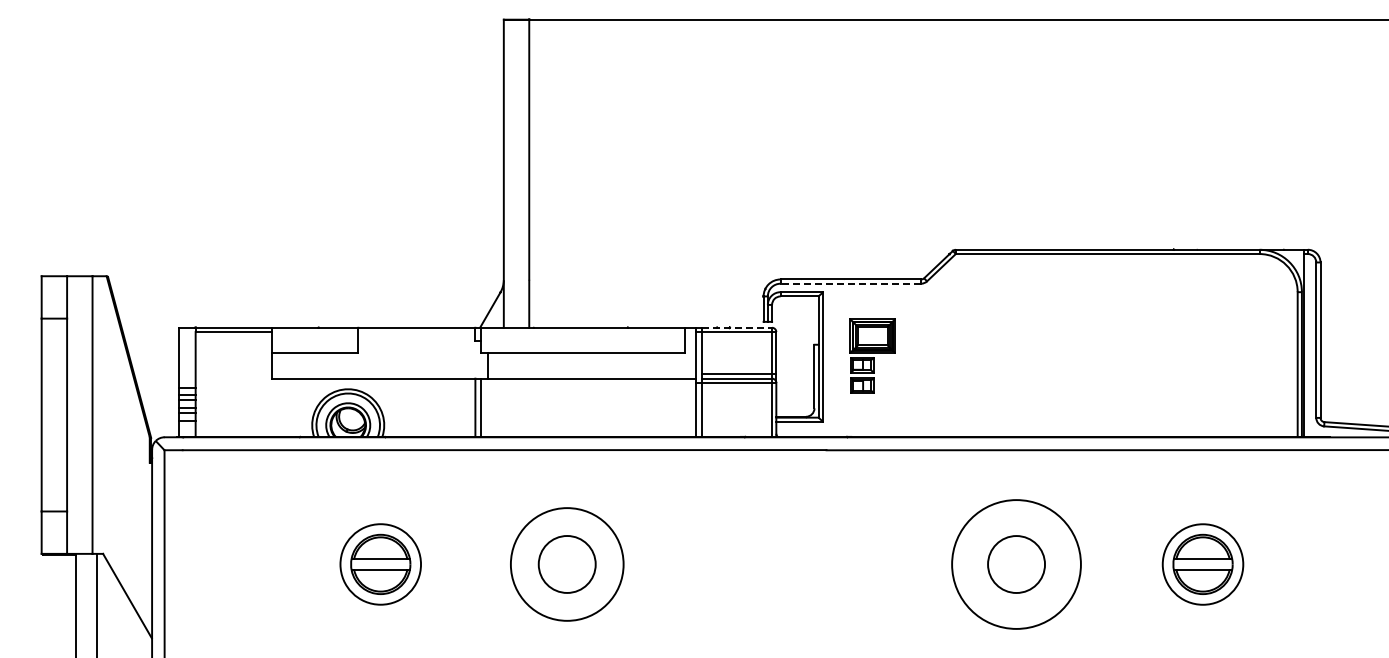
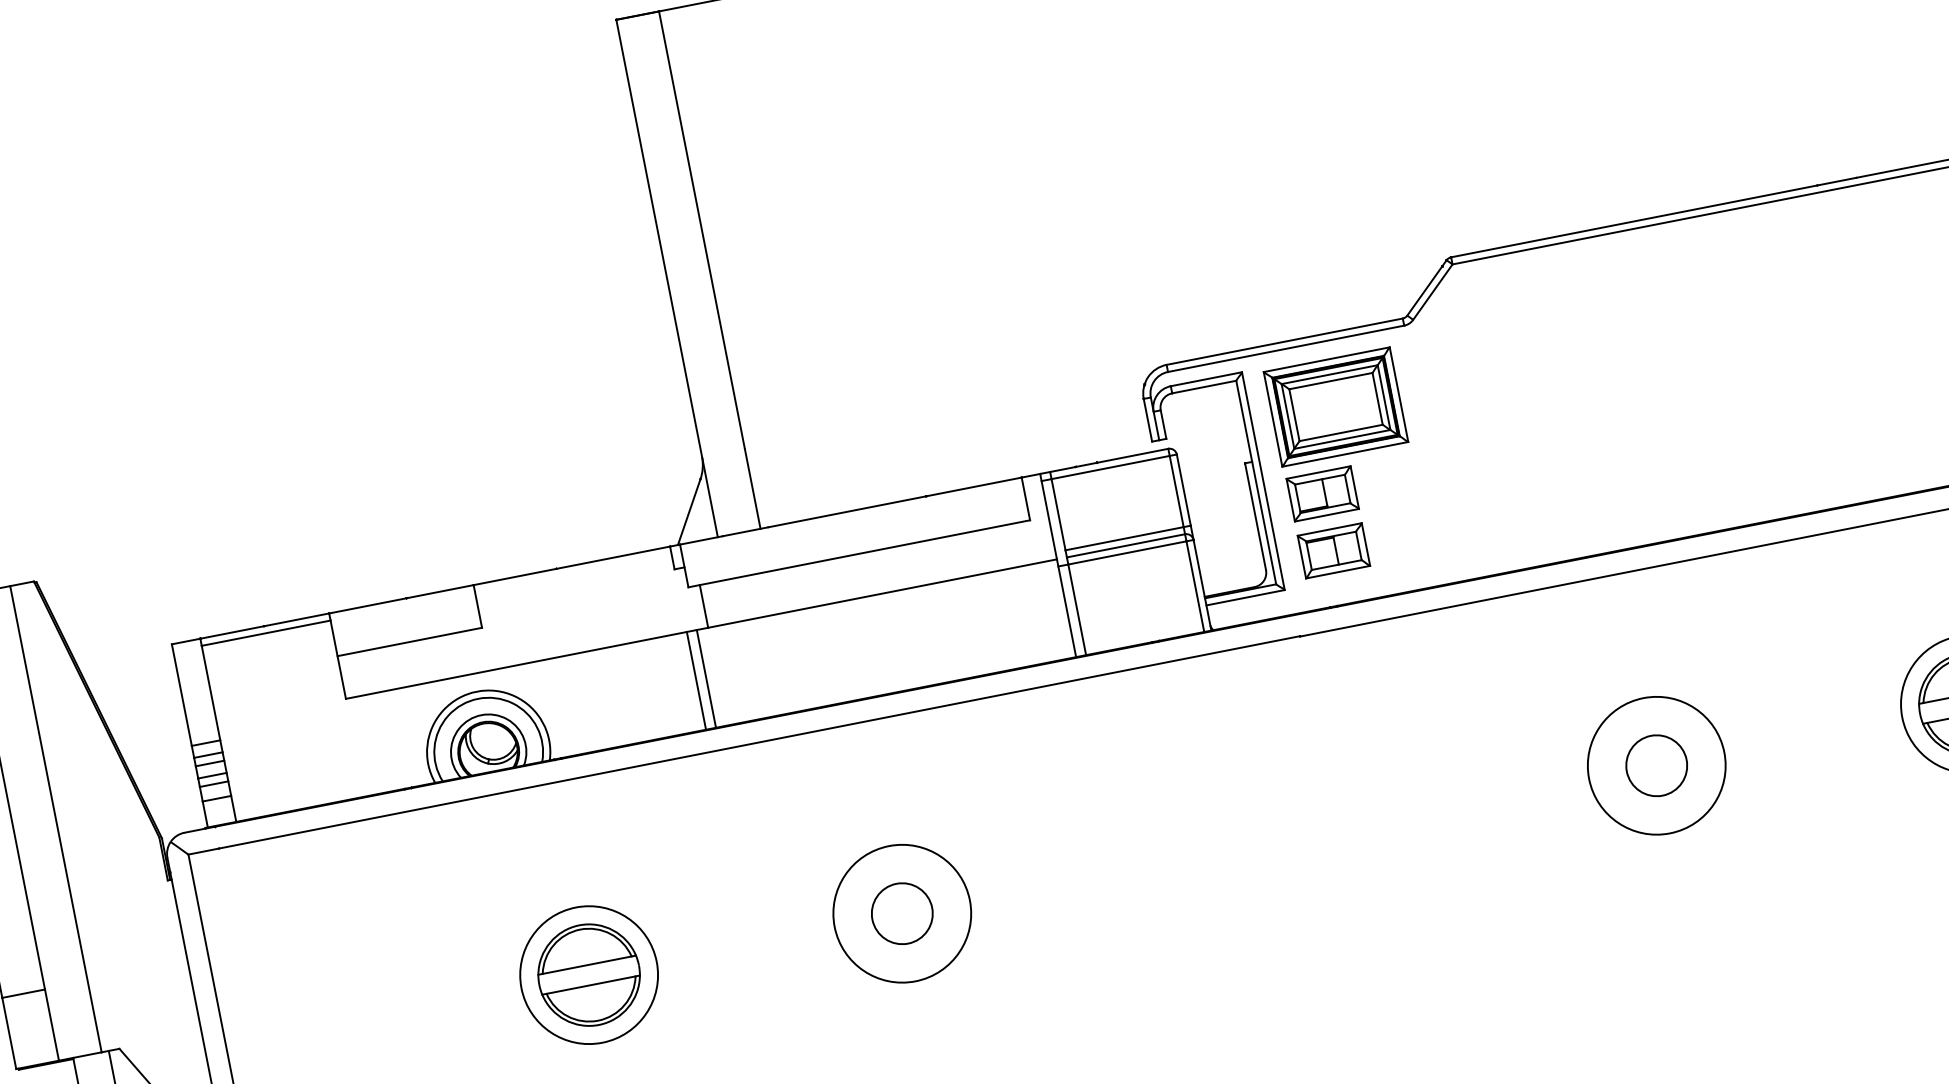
line: (850, 283) -> (1285, 348), dashed -> solid
line: (737, 327) -> (1110, 459), dashed -> solid
part: (872, 356) -> (1346, 463), size x1.67
circle: (566, 564) -> (901, 914), size x0.71
circle: (567, 564) -> (902, 913), size x0.62
circle: (1016, 564) -> (1656, 765), size x0.62
circle: (1016, 564) -> (1656, 765), size x0.62

